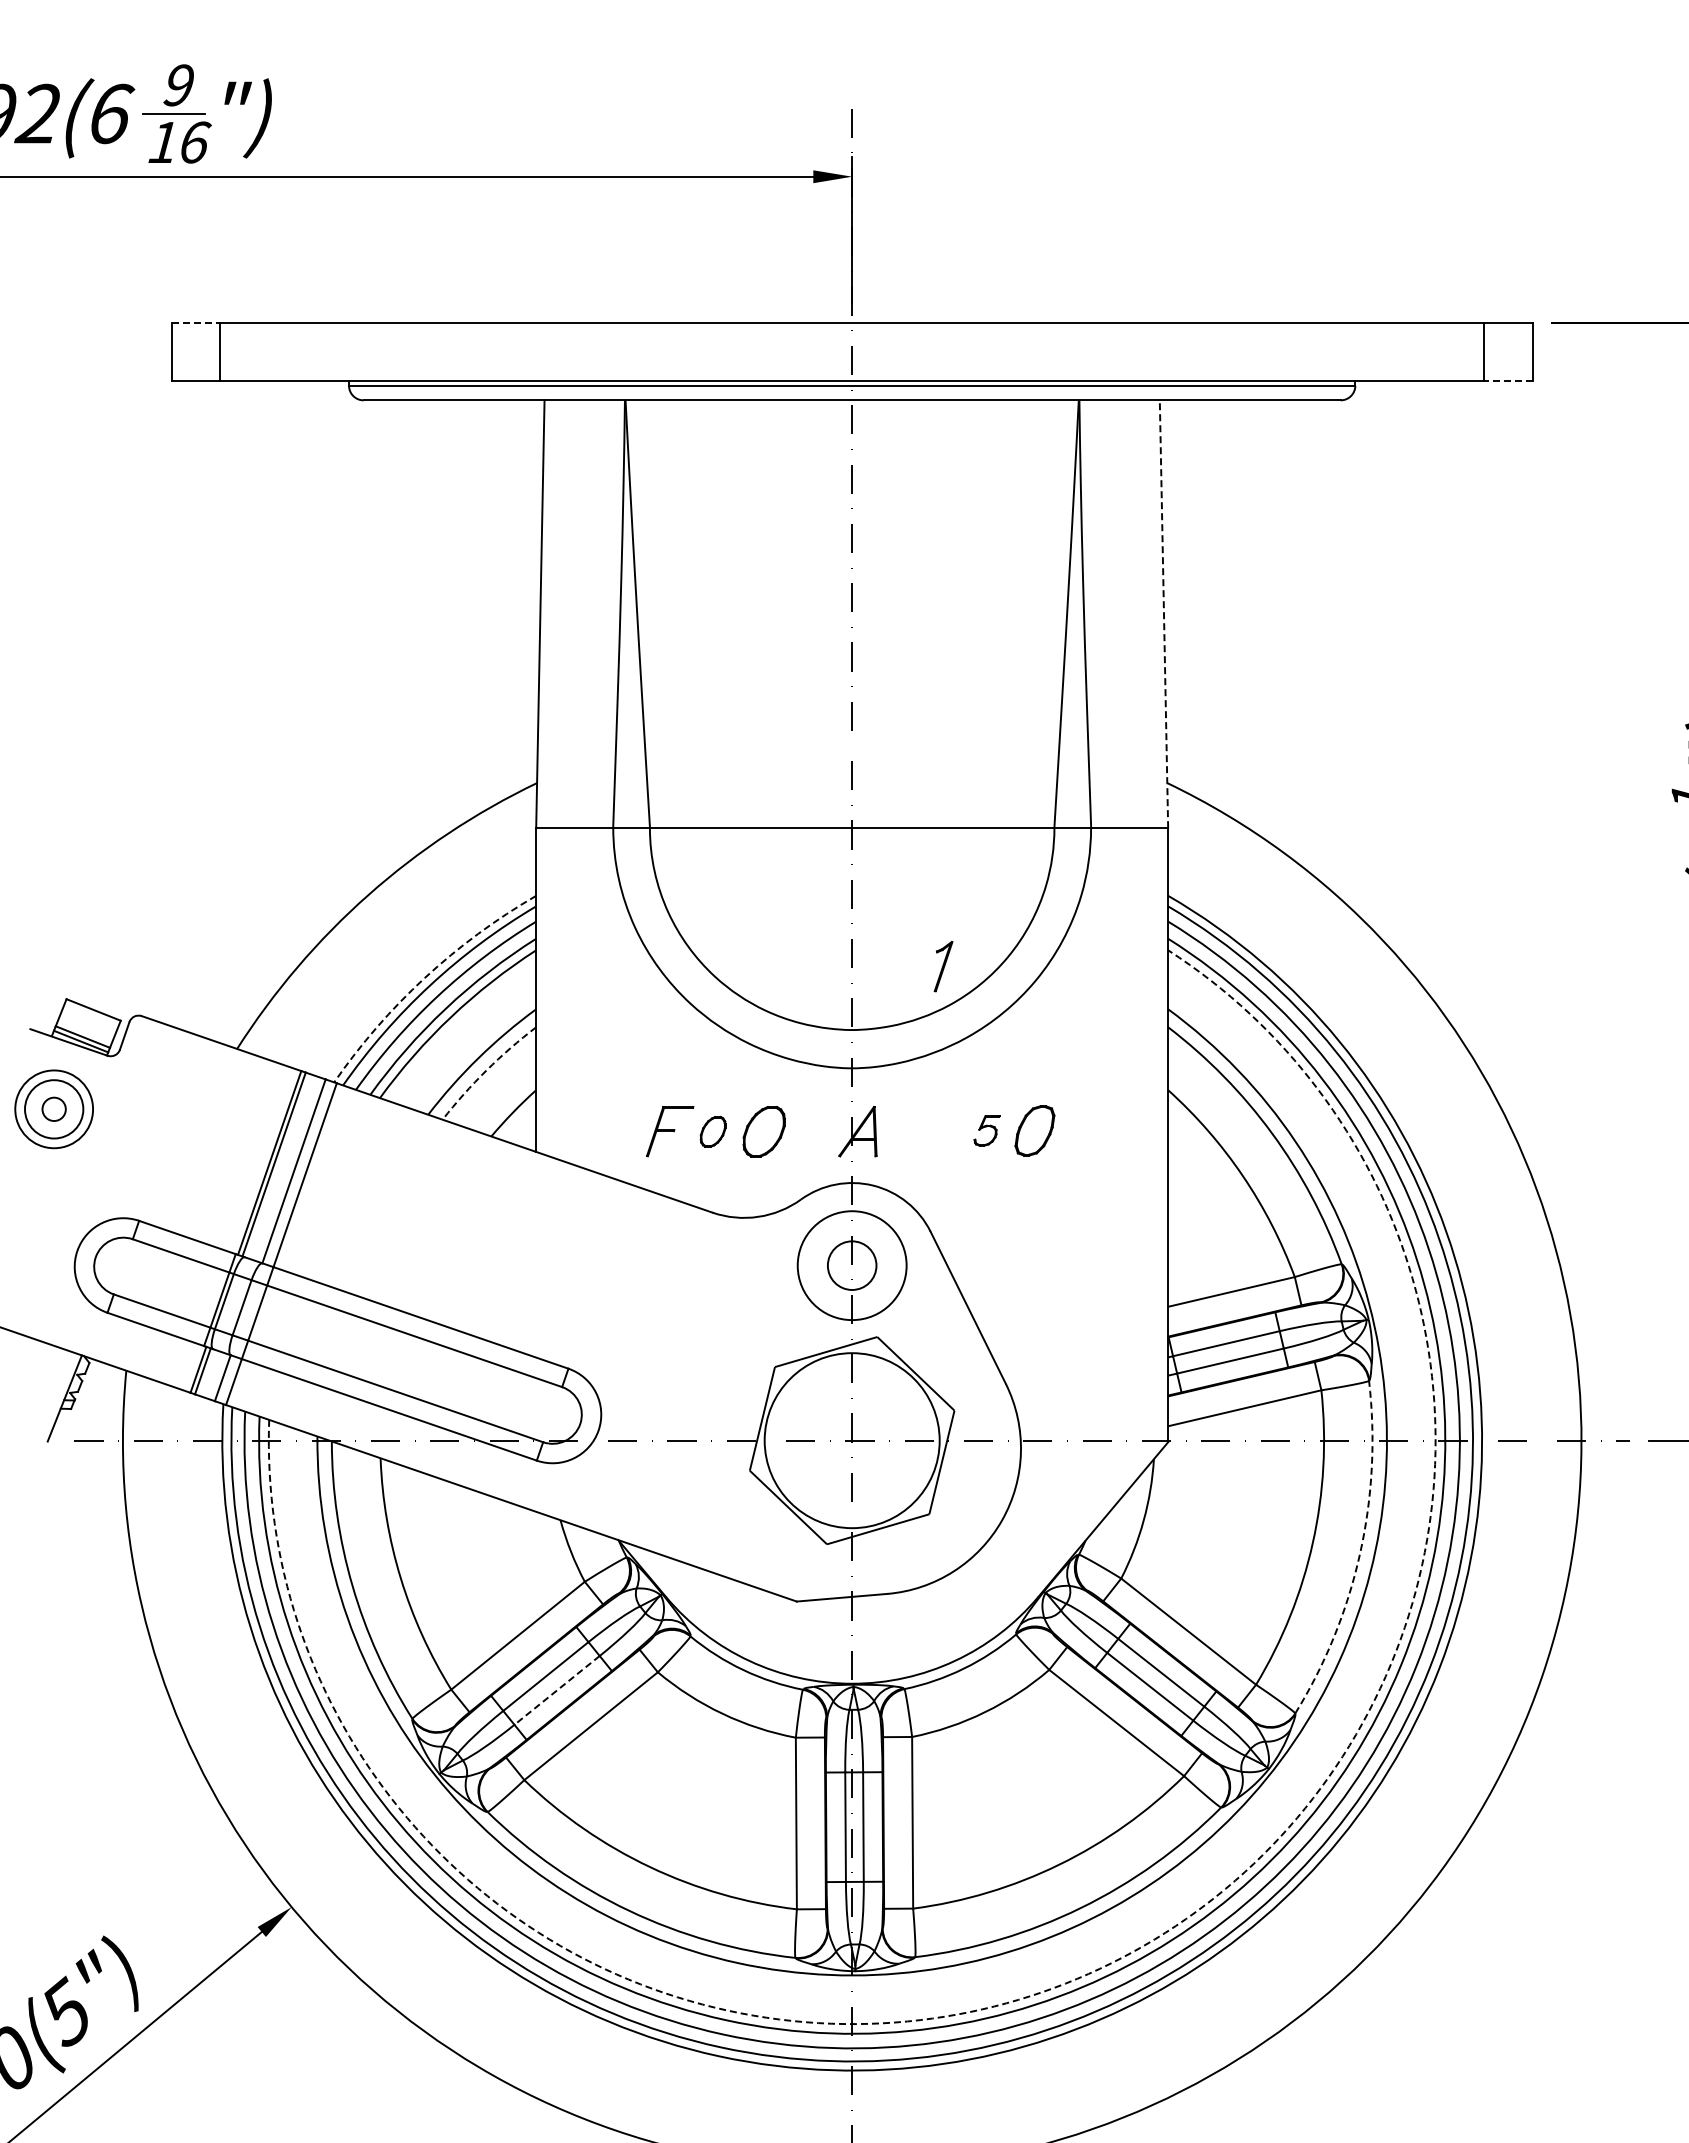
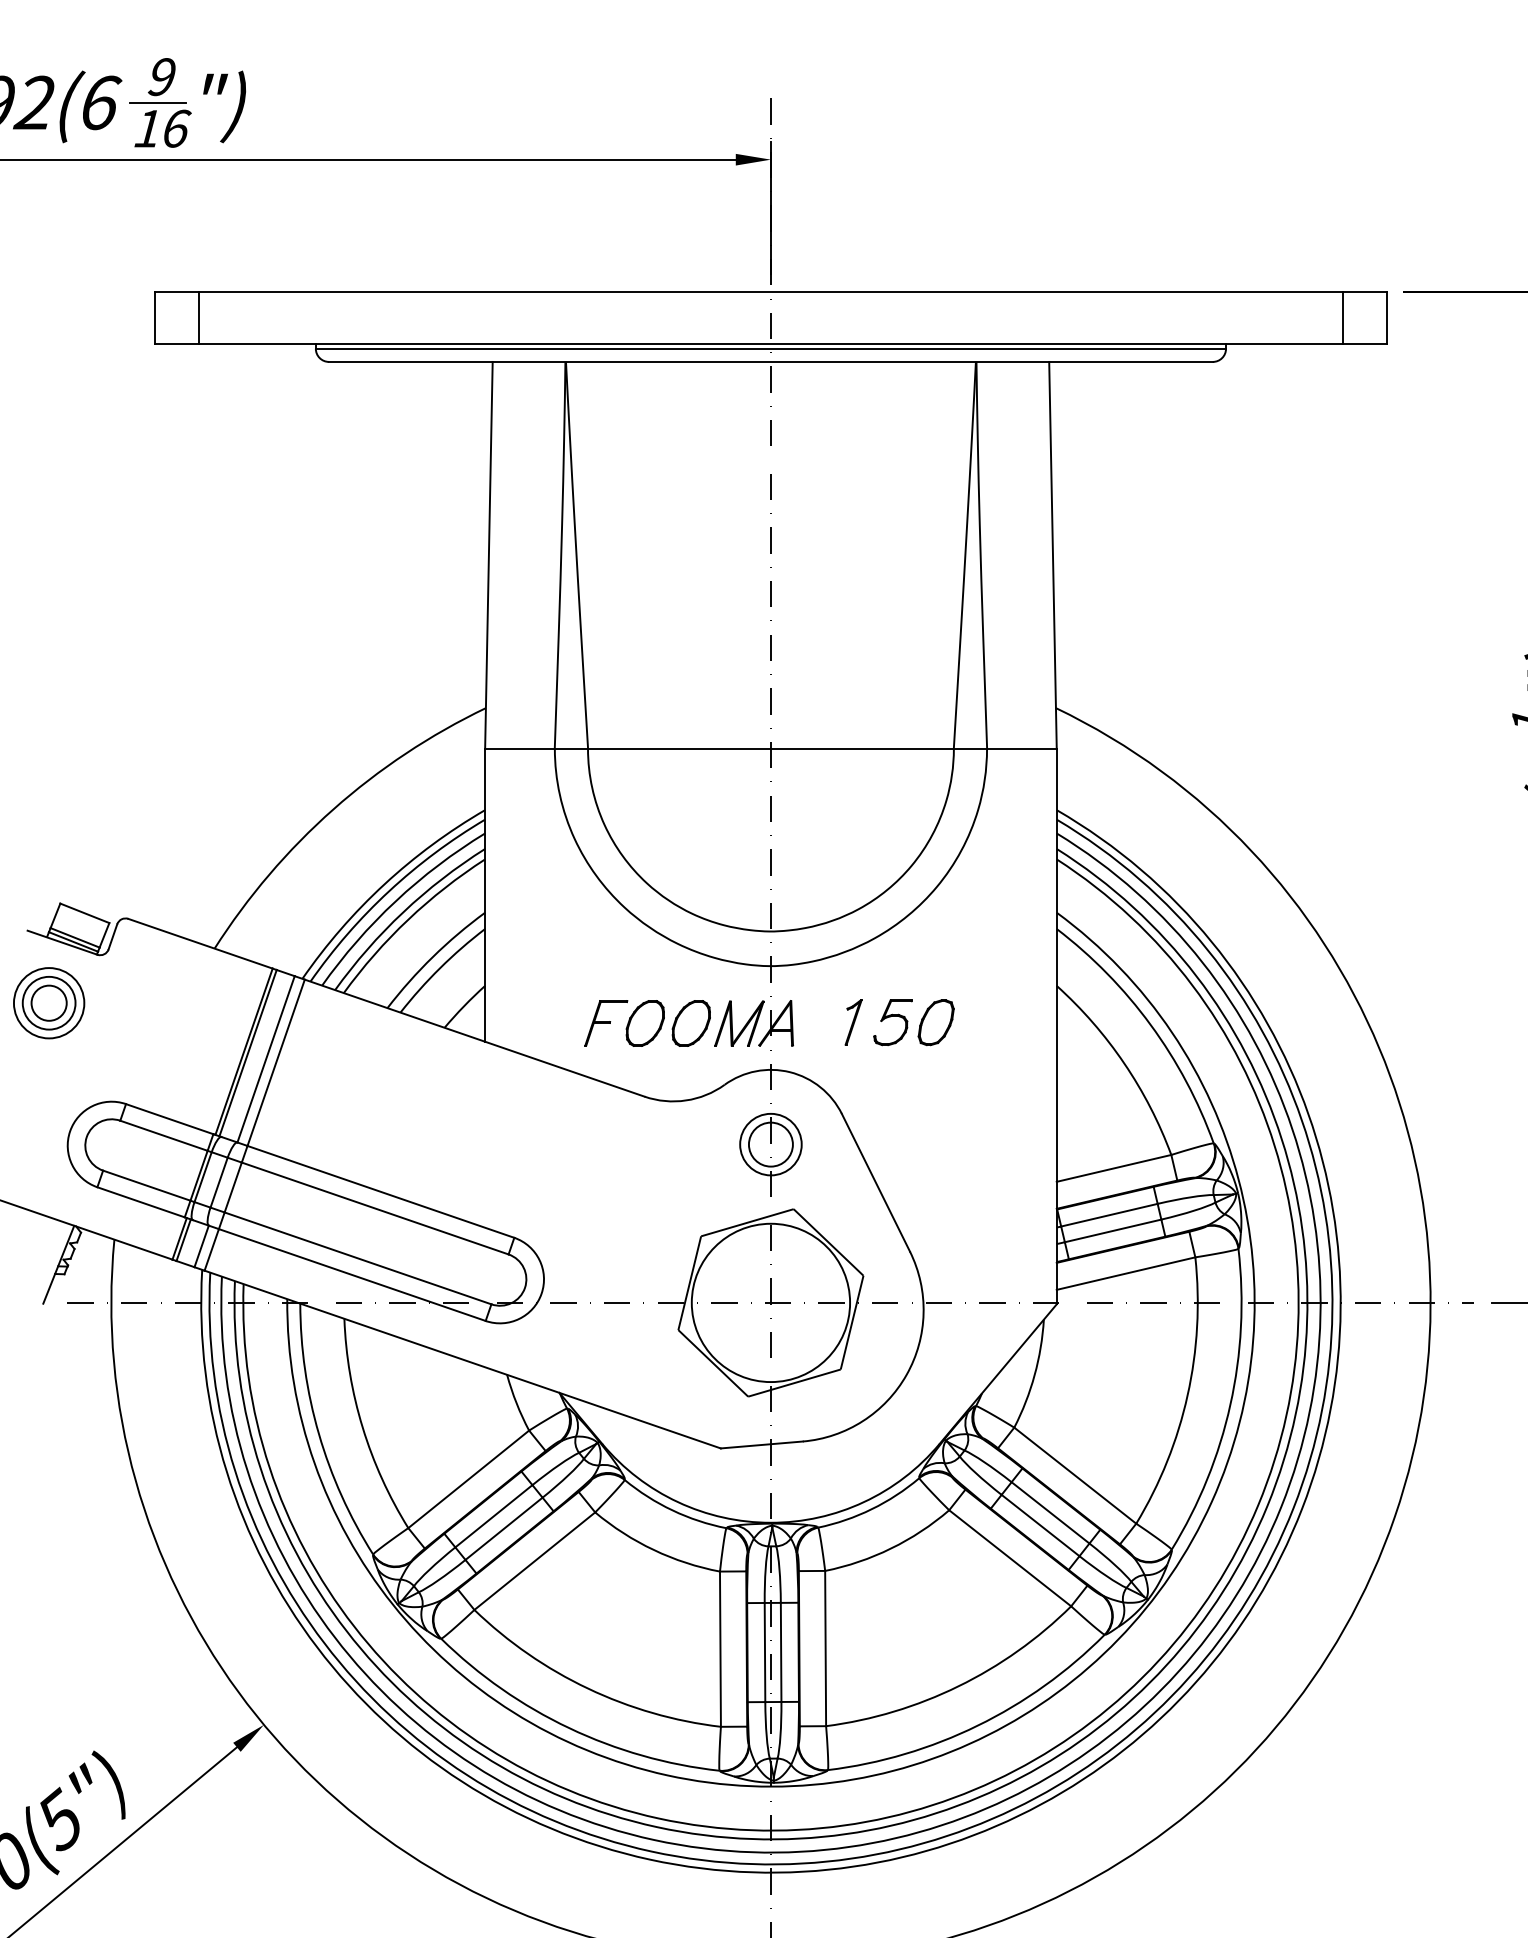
line: (196, 322) -> (177, 291), dashed -> solid
line: (1507, 380) -> (1363, 343), dashed -> solid
line: (1163, 614) -> (1052, 555), dashed -> solid
part: (943, 966) -> (853, 1022), moved
arc: (424, 977) -> (384, 883), dashed -> solid
arc: (486, 1070) -> (440, 968), dashed -> solid
circle: (53, 1108) -> (48, 1002), size x1.67
part: (986, 1130) -> (892, 1022), size x1.67
part: (712, 1131) -> (644, 1023), size x1.67
part: (817, 1131) -> (739, 1023), added
circle: (852, 1265) -> (771, 1144), size x0.62
arc: (1360, 1553) -> (1230, 1404), dashed -> solid
line: (557, 1690) -> (504, 1528), dashed -> solid
arc: (1122, 1957) -> (1015, 1770), dashed -> solid

